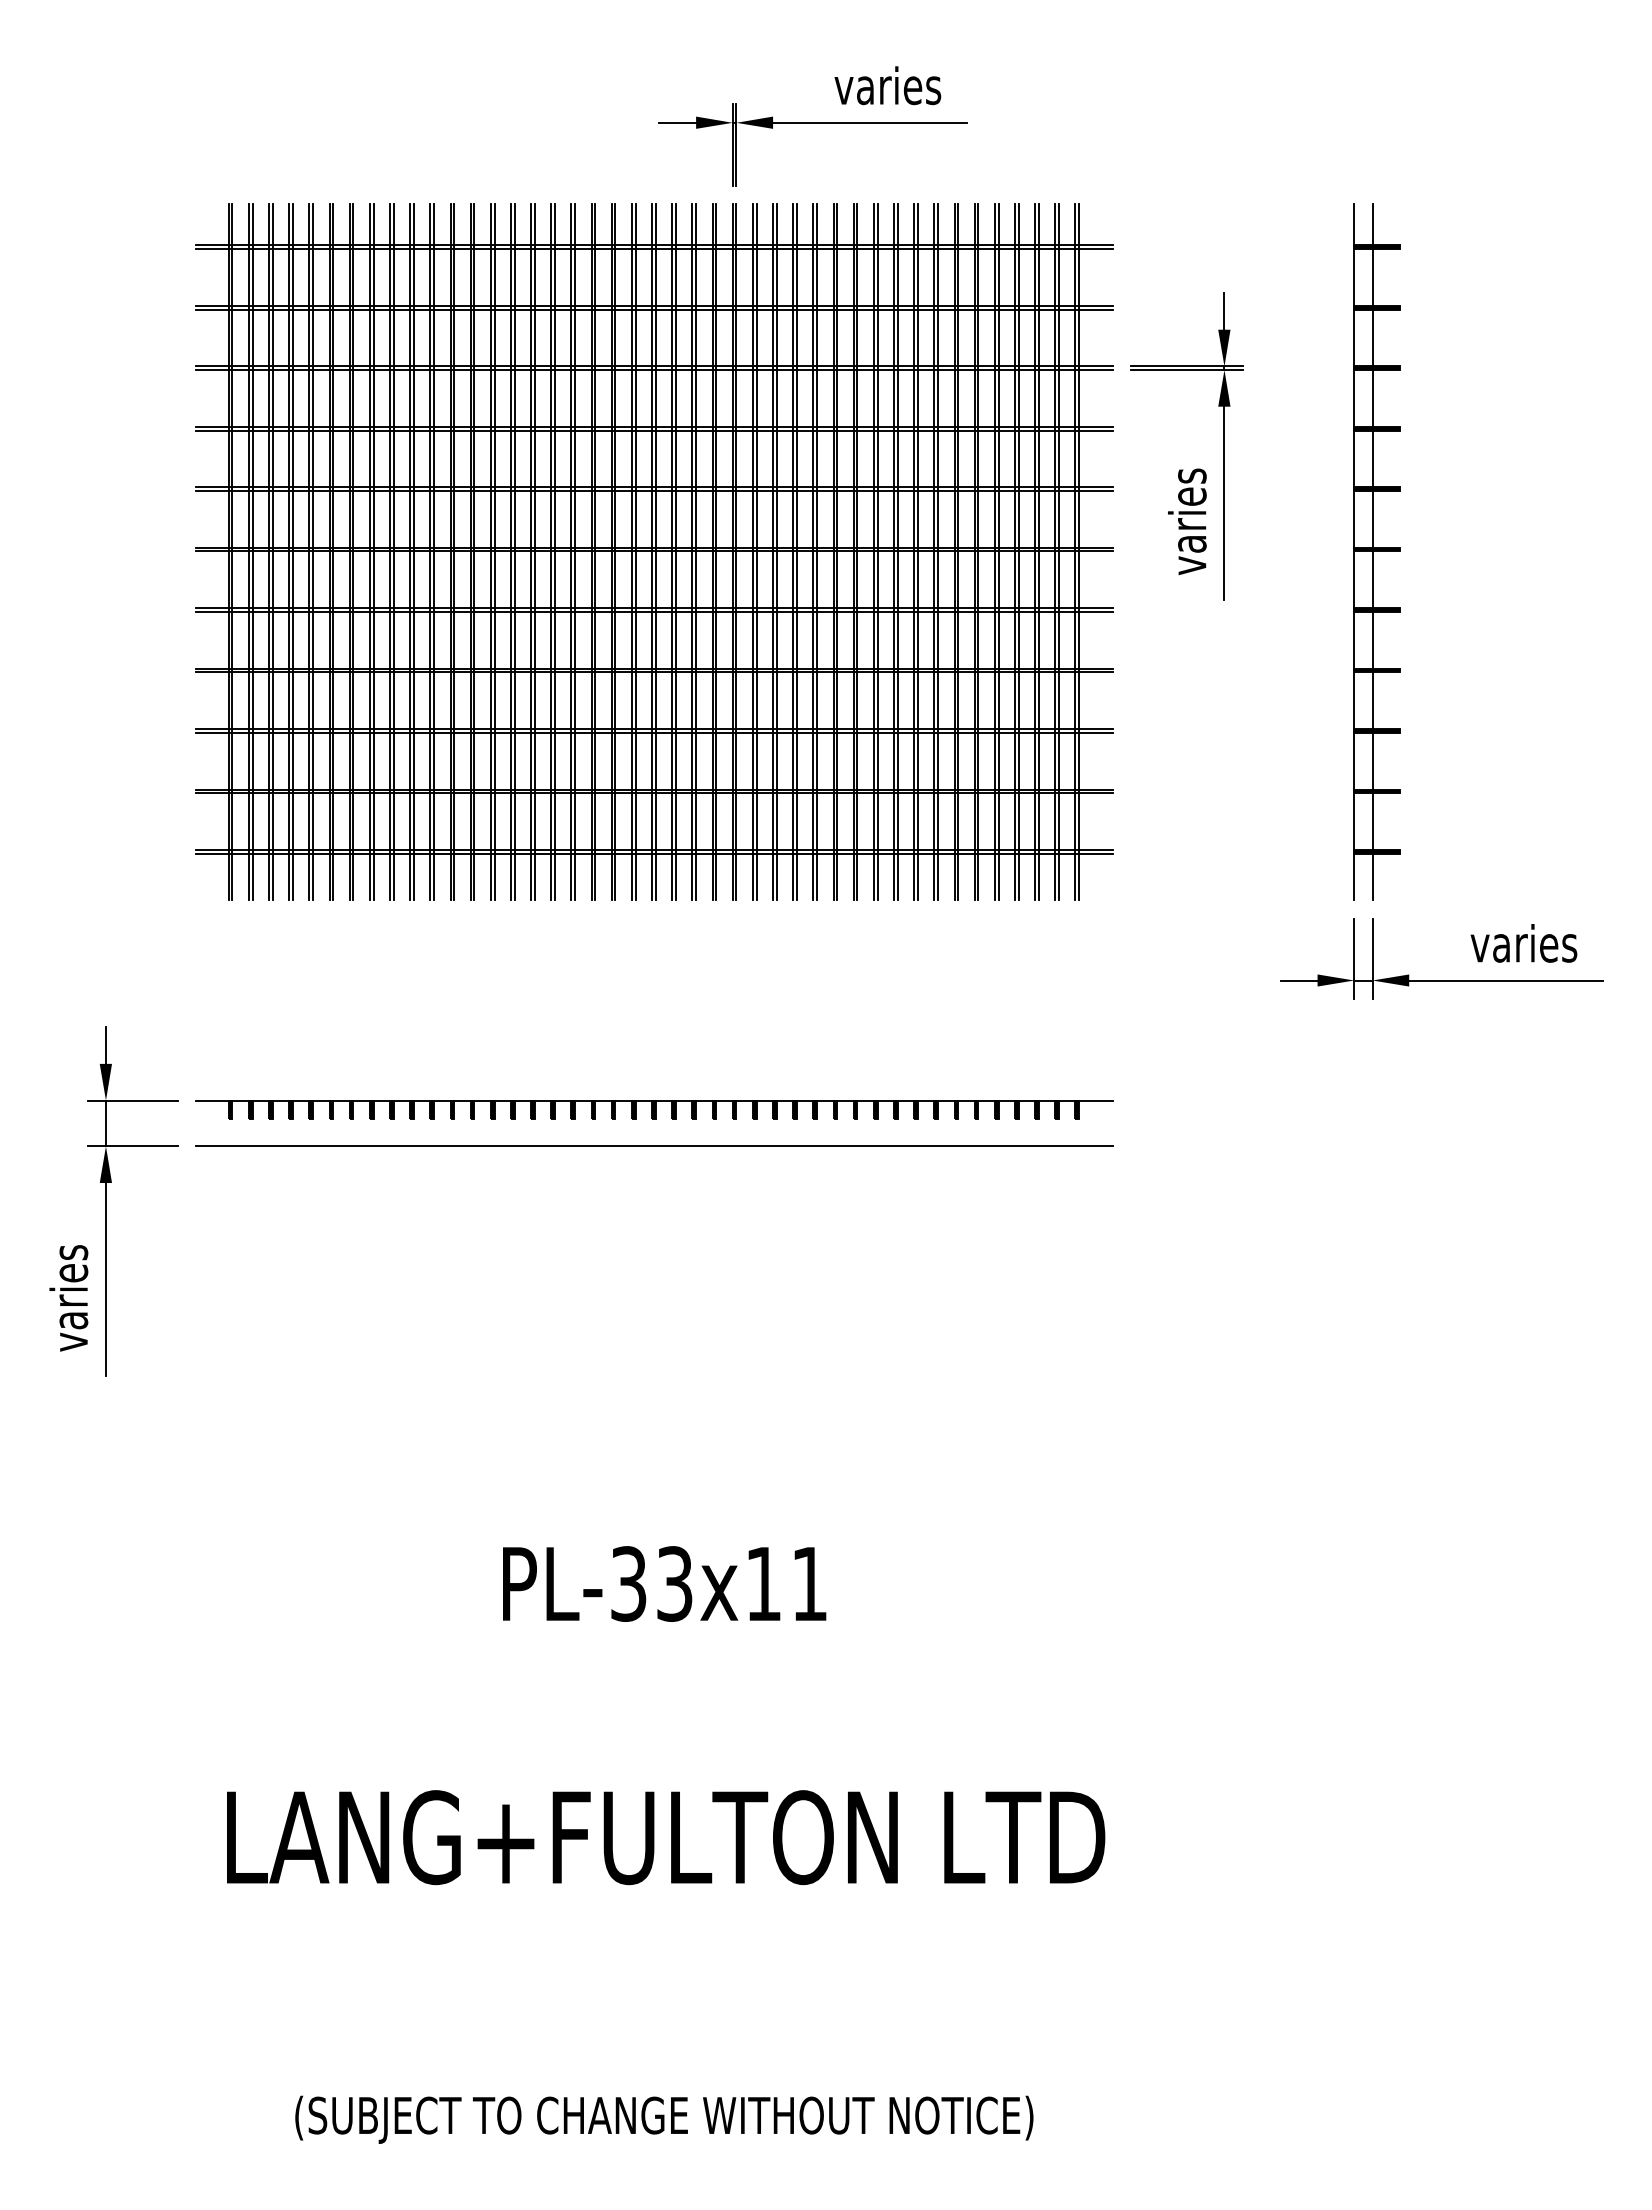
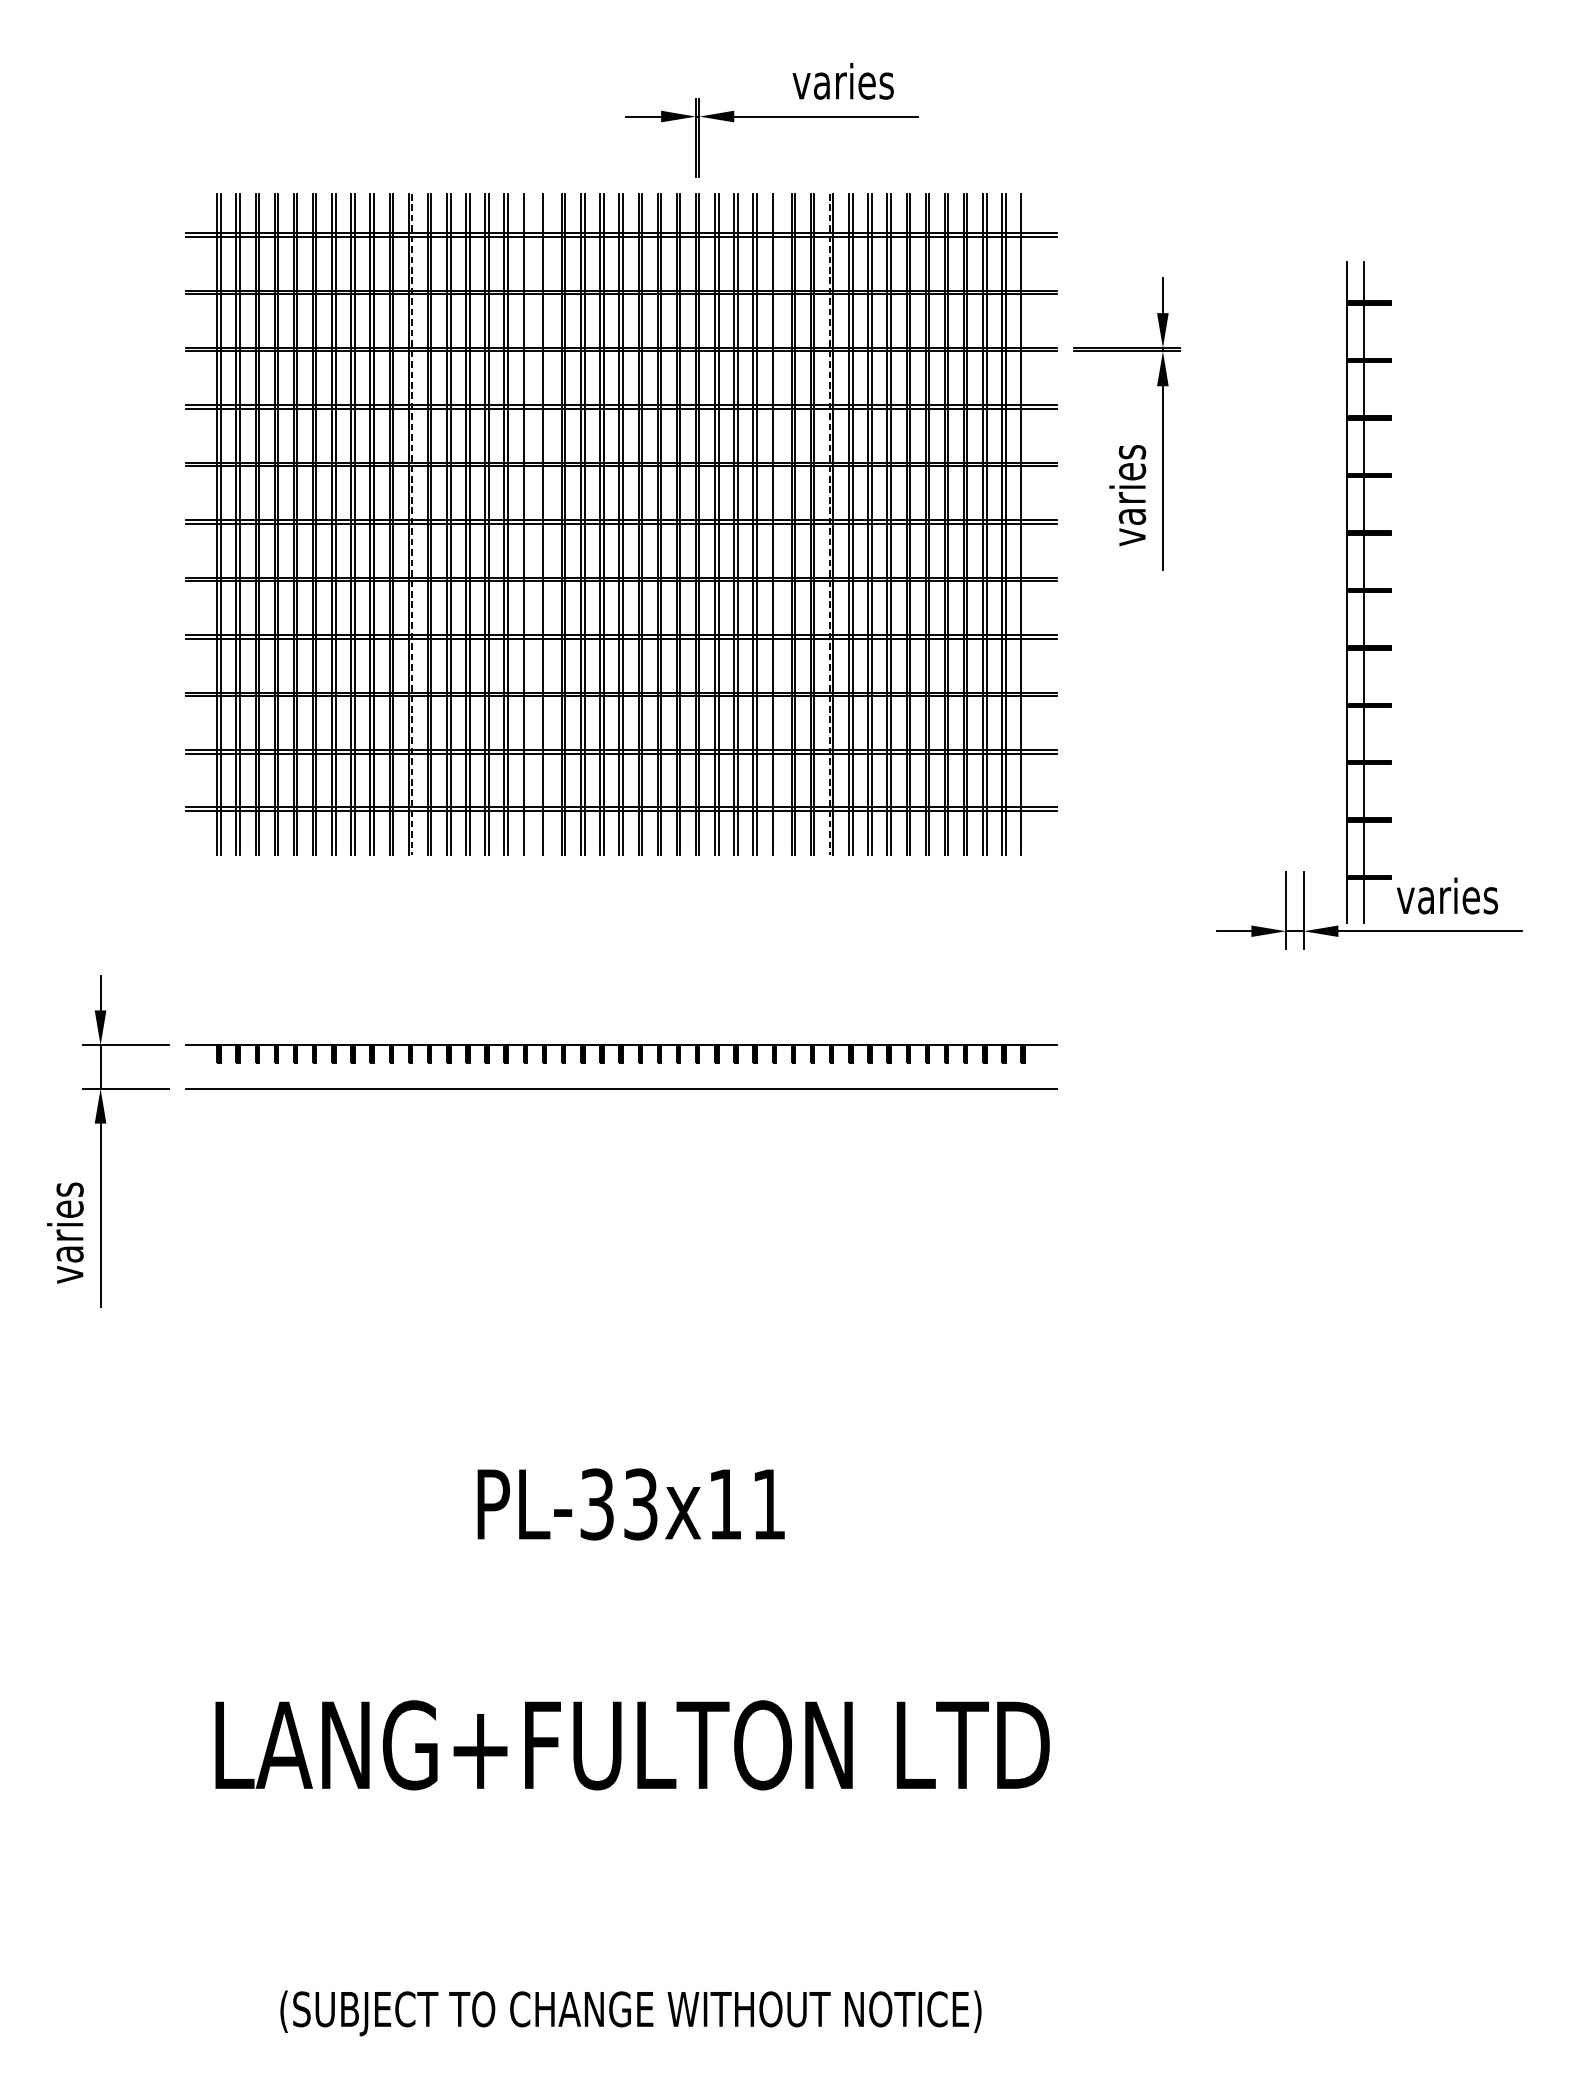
part: (1376, 551) -> (1368, 592), moved
line: (434, 552) -> (412, 524), solid -> dashed
line: (554, 552) -> (526, 524), removed
line: (575, 552) -> (546, 524), removed
line: (817, 552) -> (776, 524), removed
line: (873, 552) -> (829, 524), solid -> dashed
line: (1079, 552) -> (1025, 524), removed

